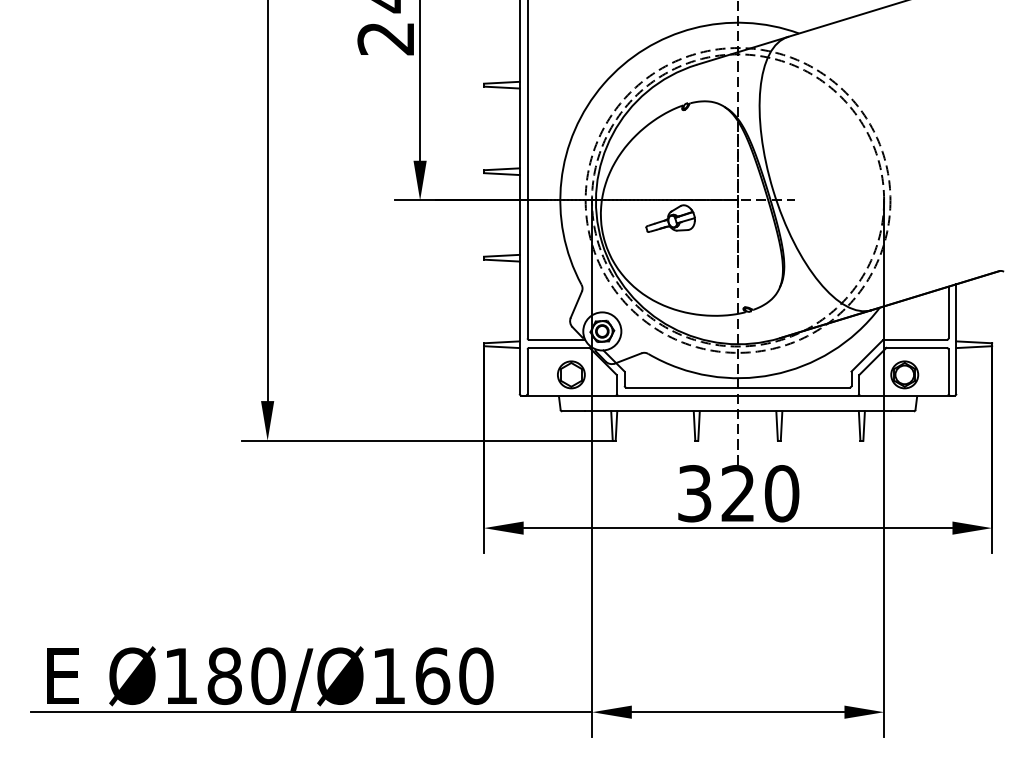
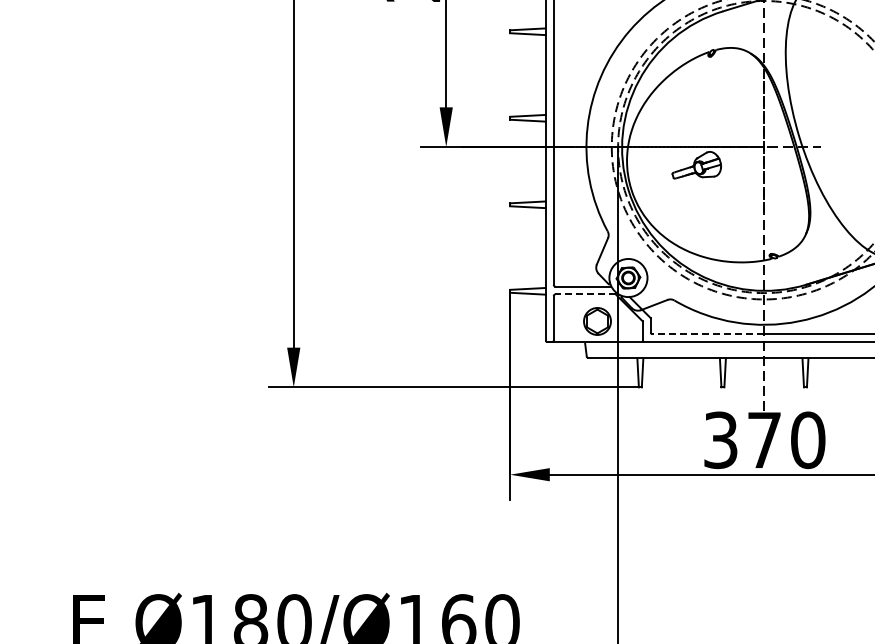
line: (558, 347) -> (584, 294), solid -> dashed
line: (682, 387) -> (708, 334), solid -> dashed
text: (737, 493) -> (763, 440), 320 -> 370

